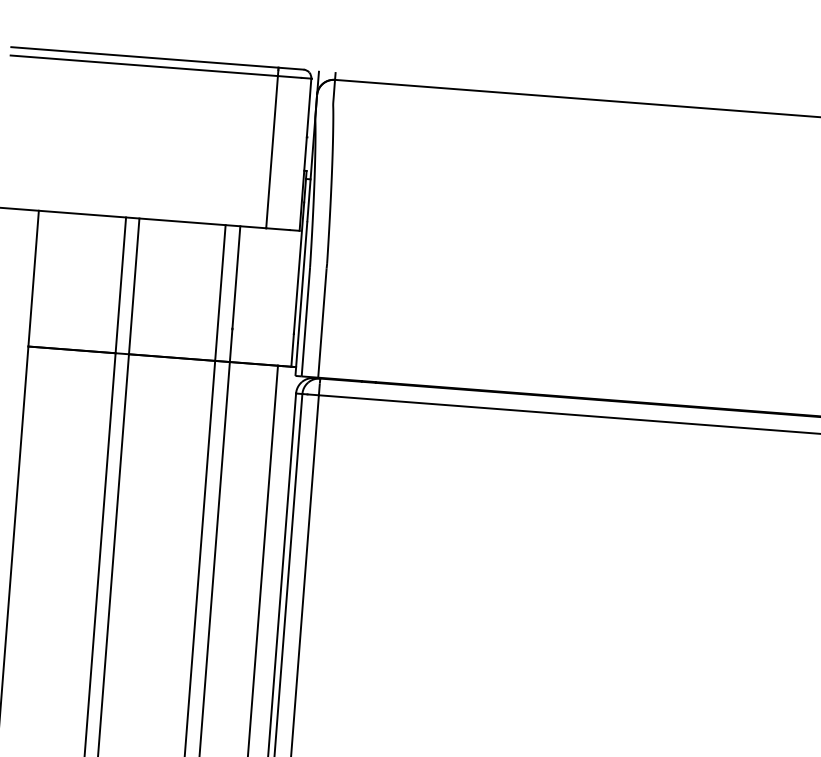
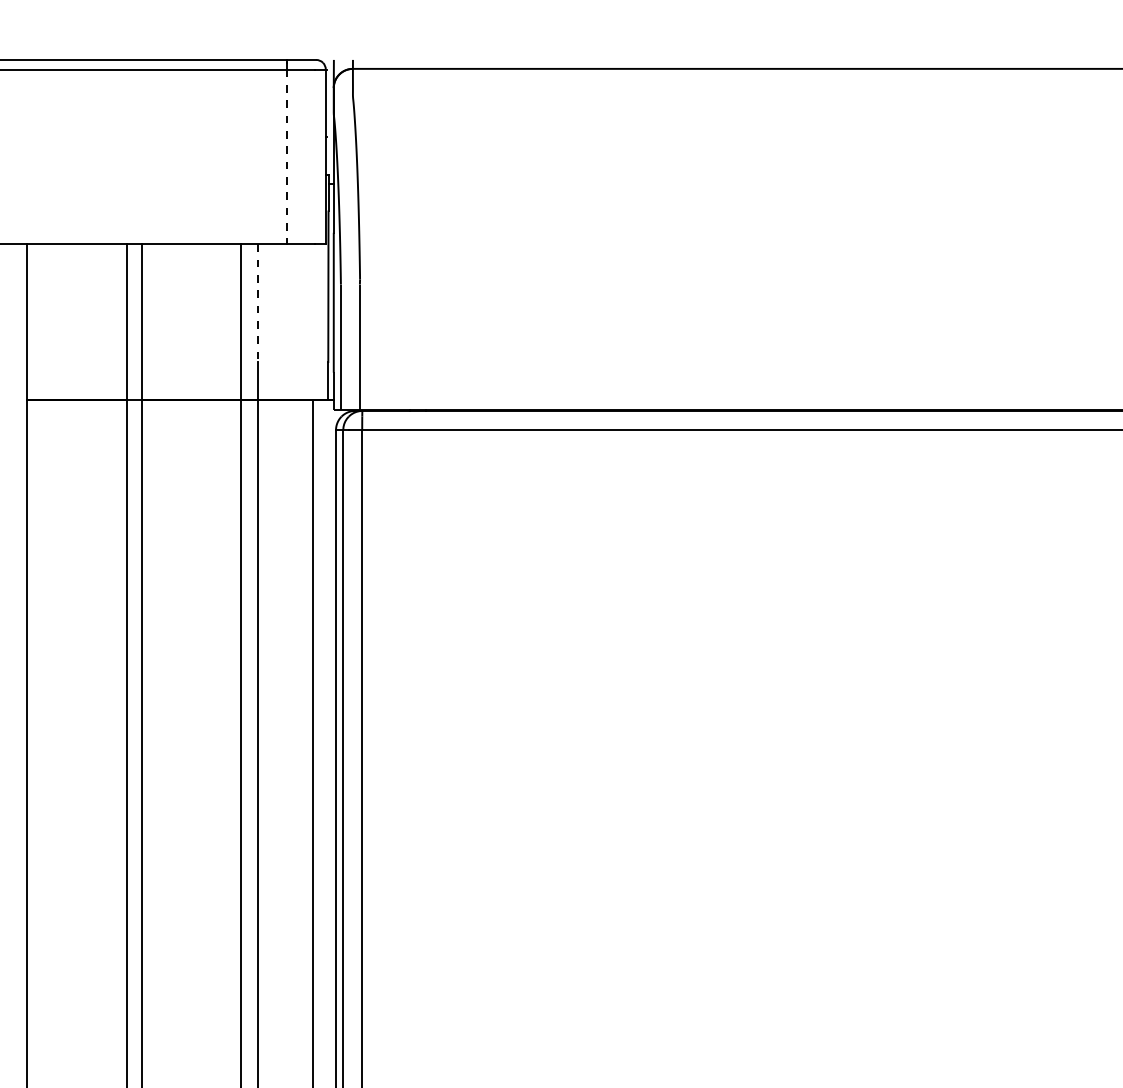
line: (272, 152) -> (287, 157), solid -> dashed
line: (236, 277) -> (257, 302), solid -> dashed

